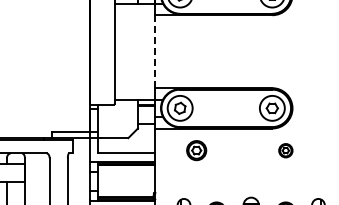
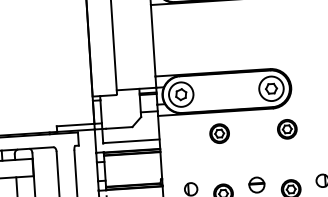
line: (155, 52) -> (153, 41), dashed -> solid
part: (196, 150) -> (219, 133), moved
part: (285, 150) -> (287, 129), size x1.43

